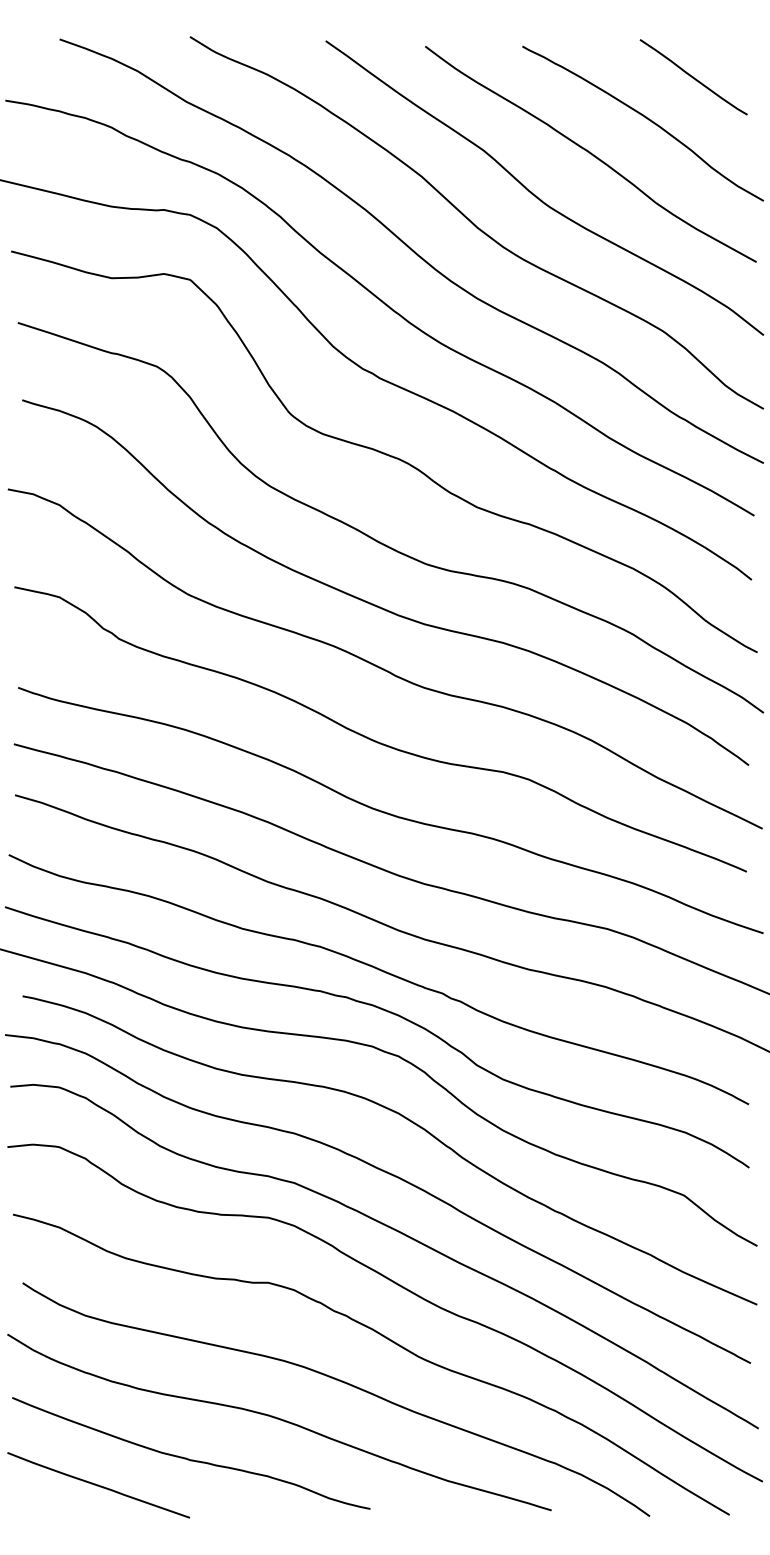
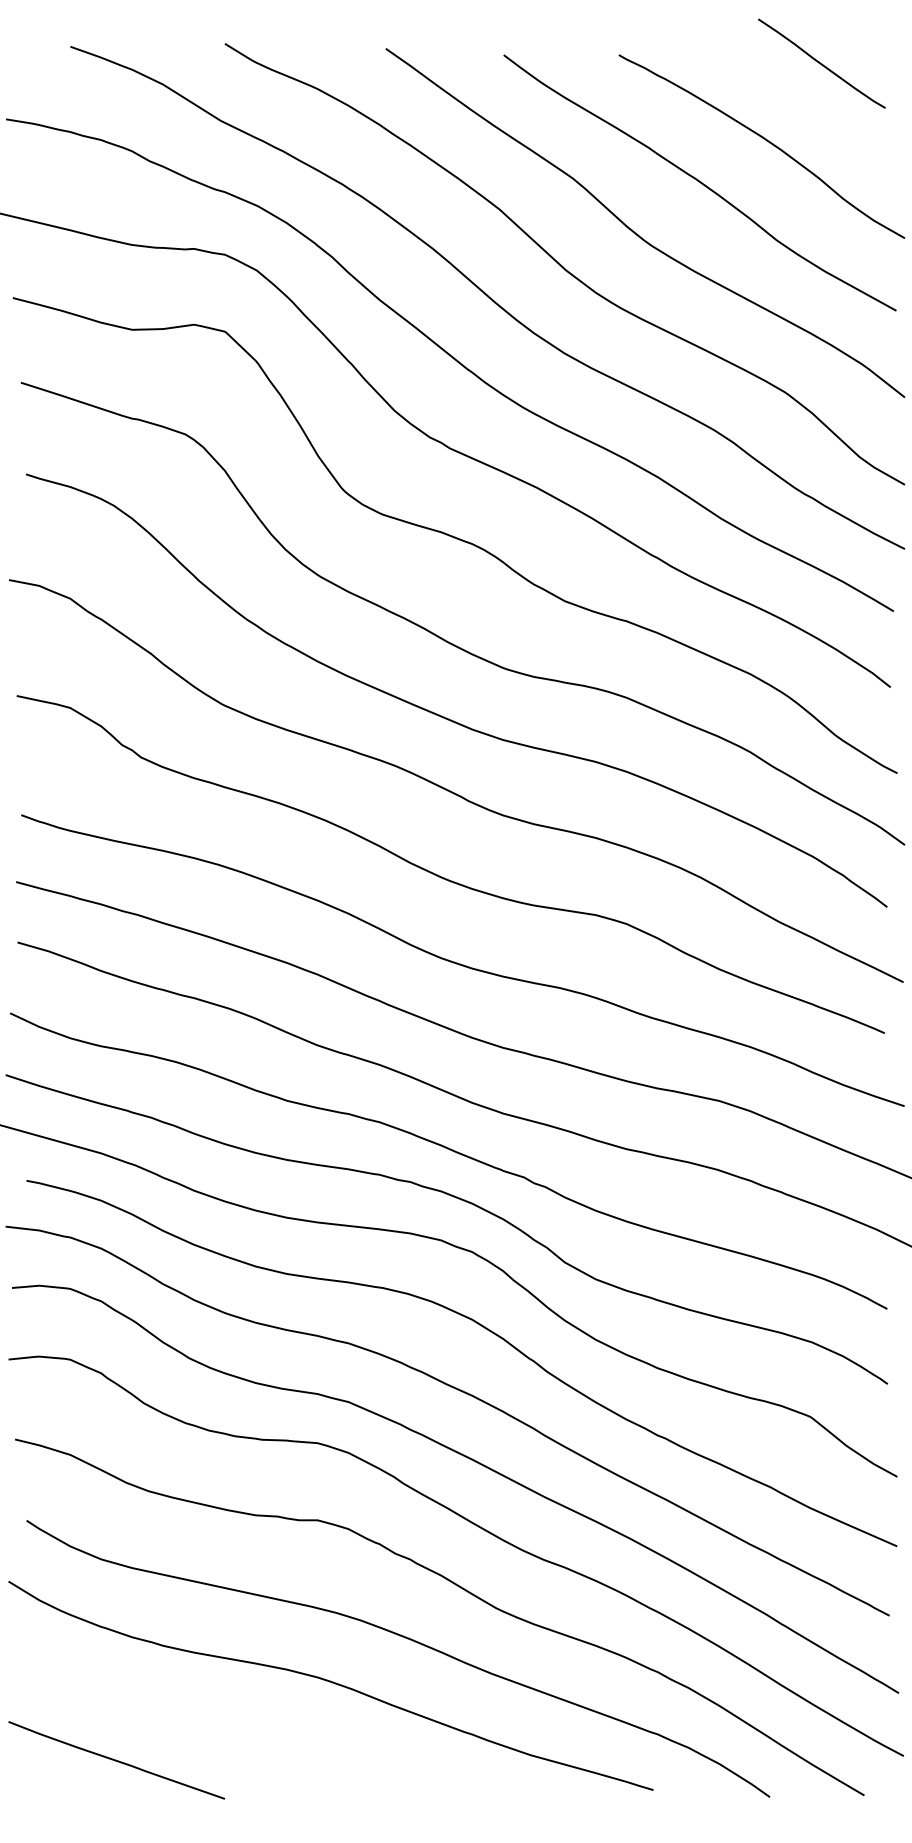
curve: (693, 77) -> (821, 63), moved
curve: (191, 1459) -> (226, 1729), removed

